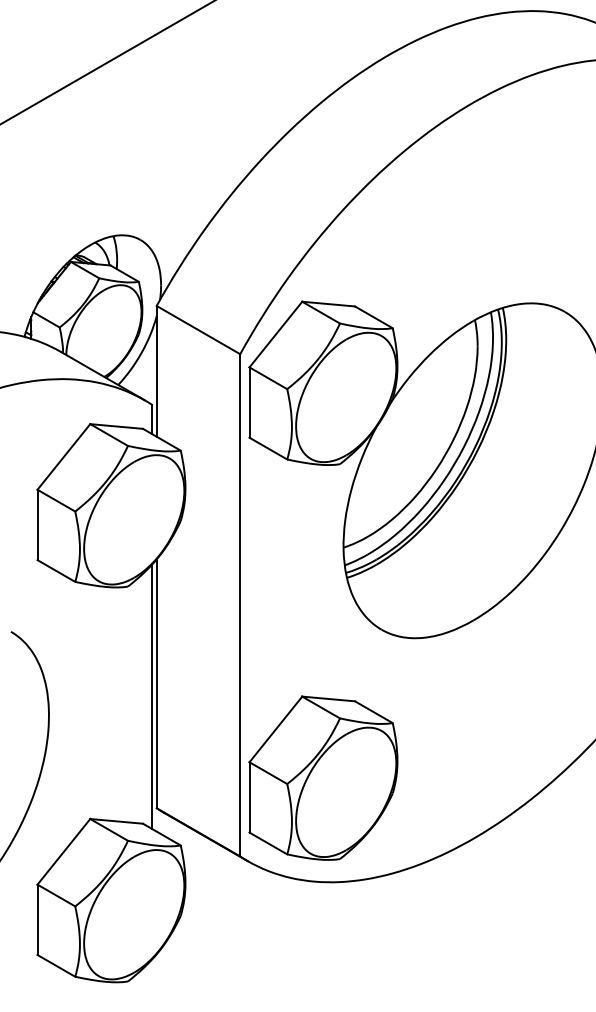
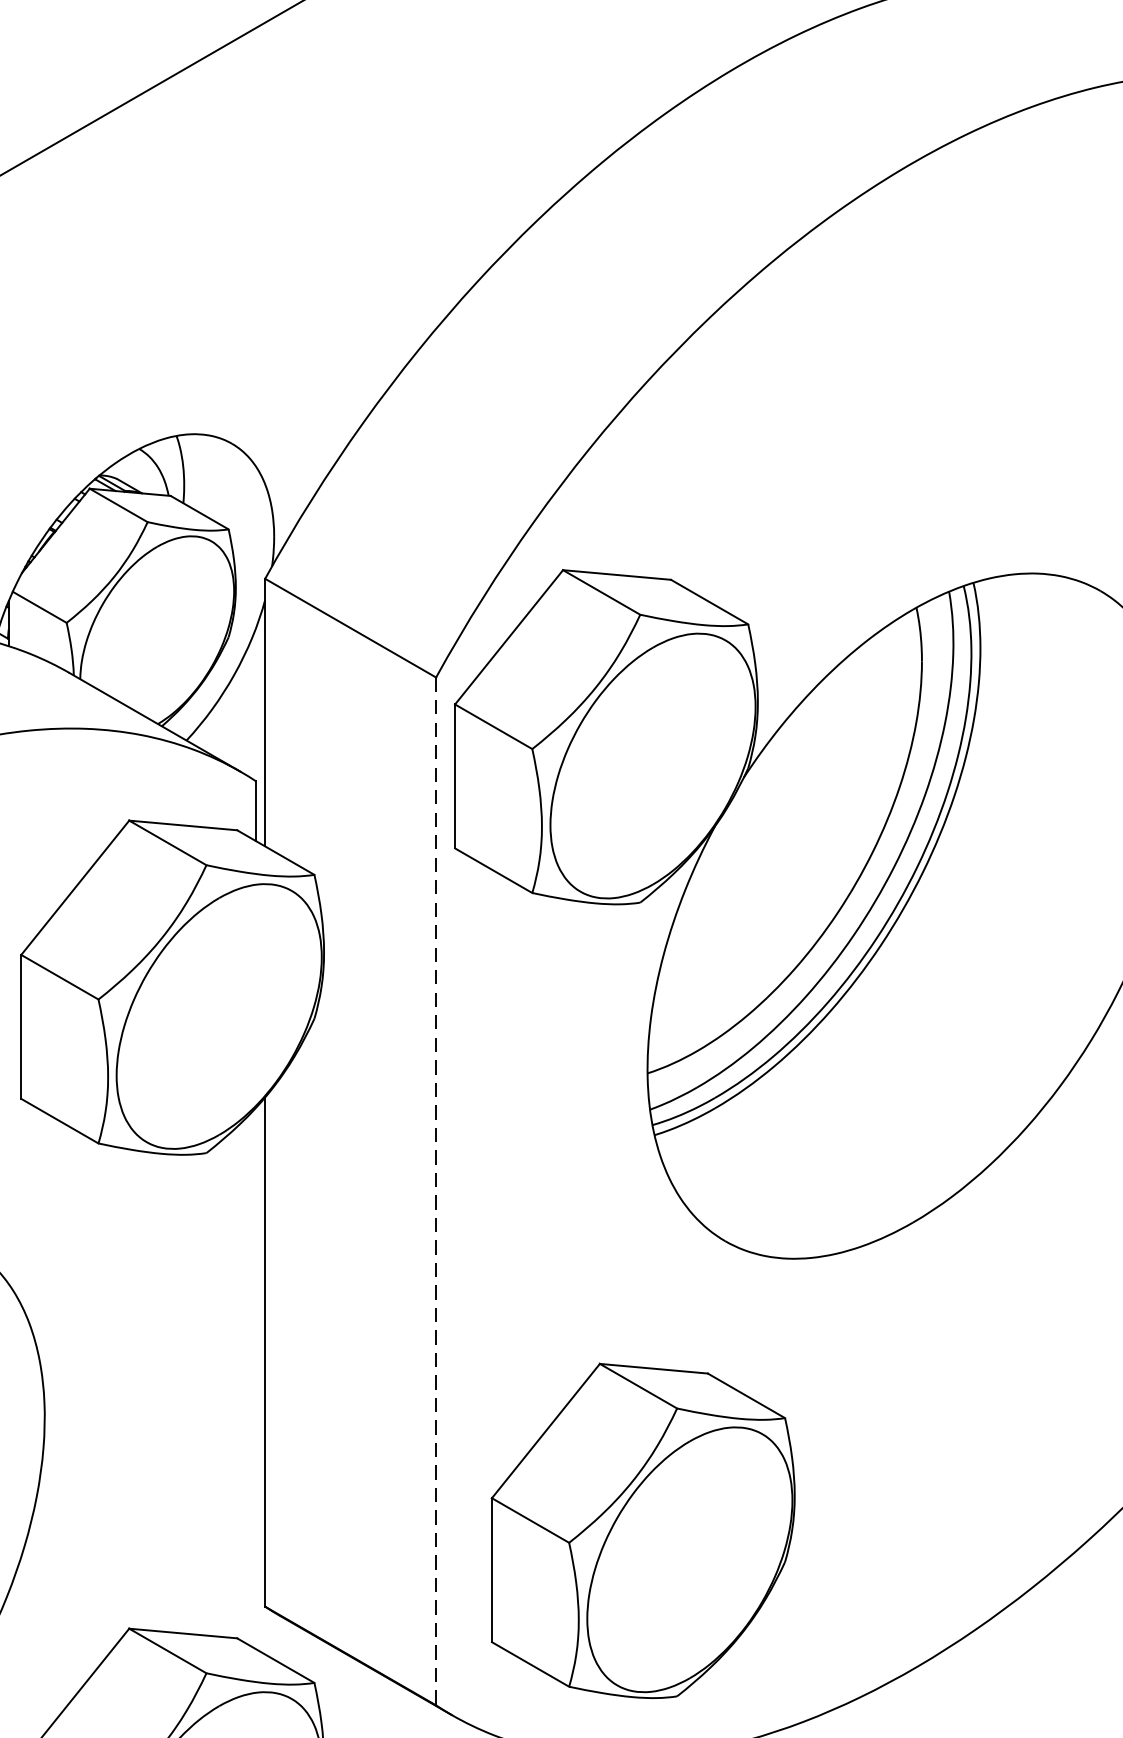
line: (240, 605) -> (436, 1191), solid -> dashed
line: (152, 696) -> (256, 1377), removed
part: (323, 777) -> (643, 1529), moved

